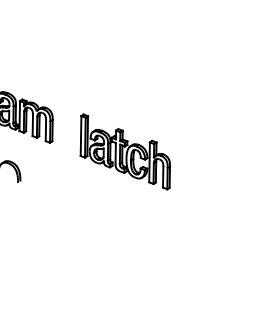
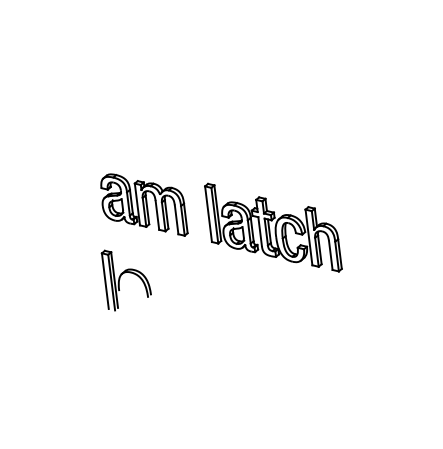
part: (125, 151) -> (273, 227), moved

